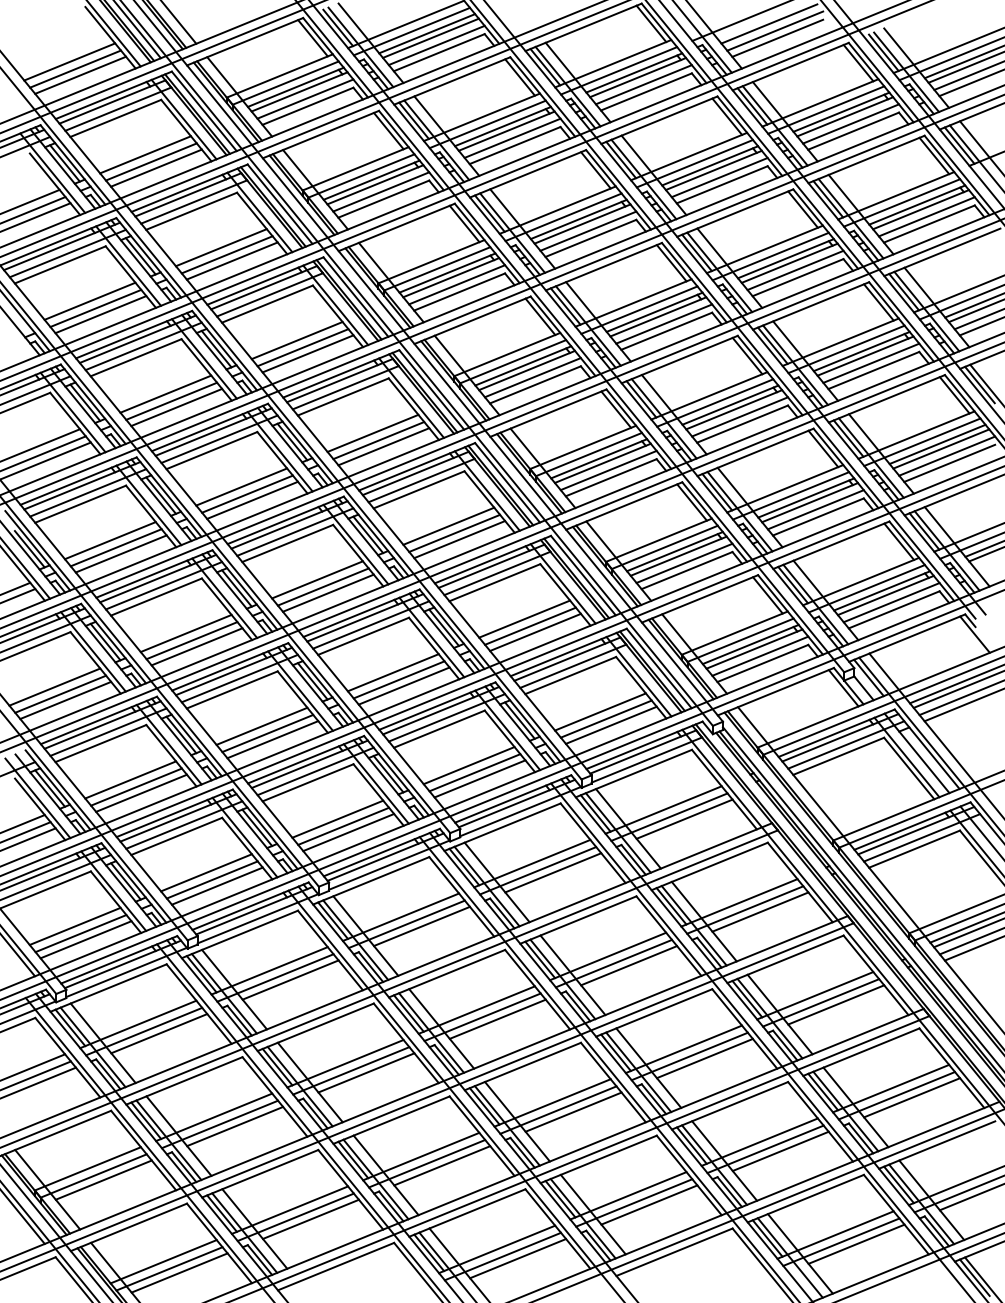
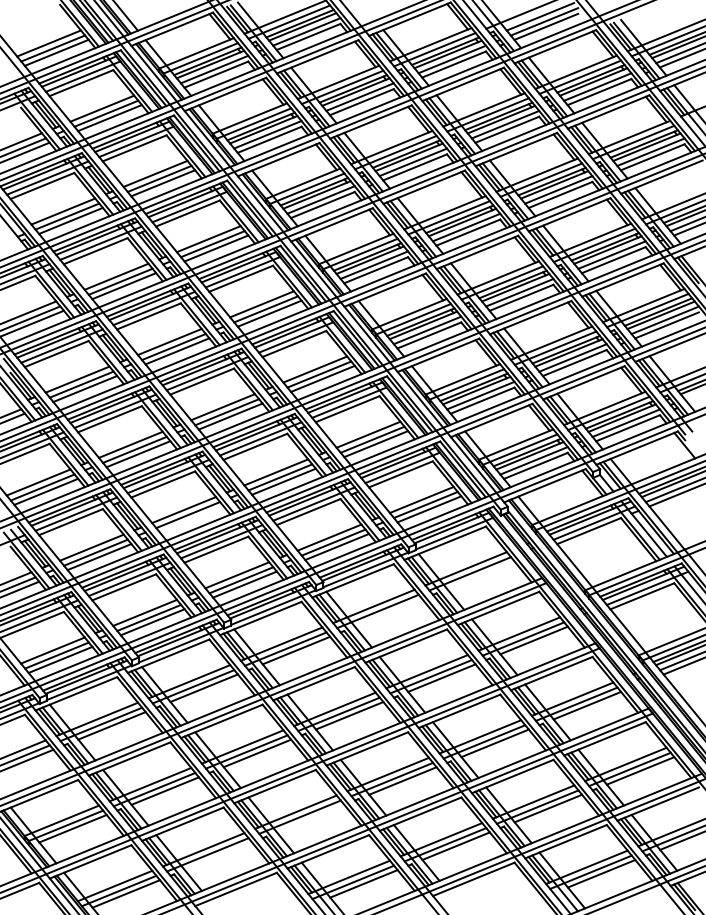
line: (272, 739) -> (191, 519), removed
line: (684, 819) -> (480, 575), removed
line: (553, 872) -> (388, 612), removed
line: (441, 1165) -> (310, 818), removed
line: (310, 1219) -> (218, 856), removed

